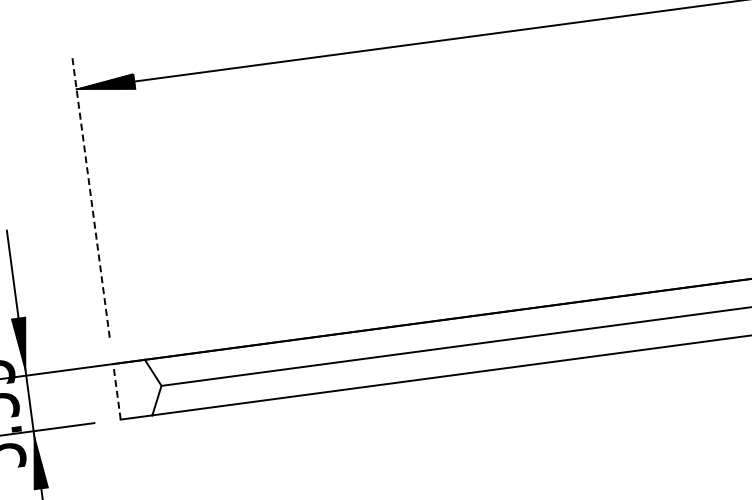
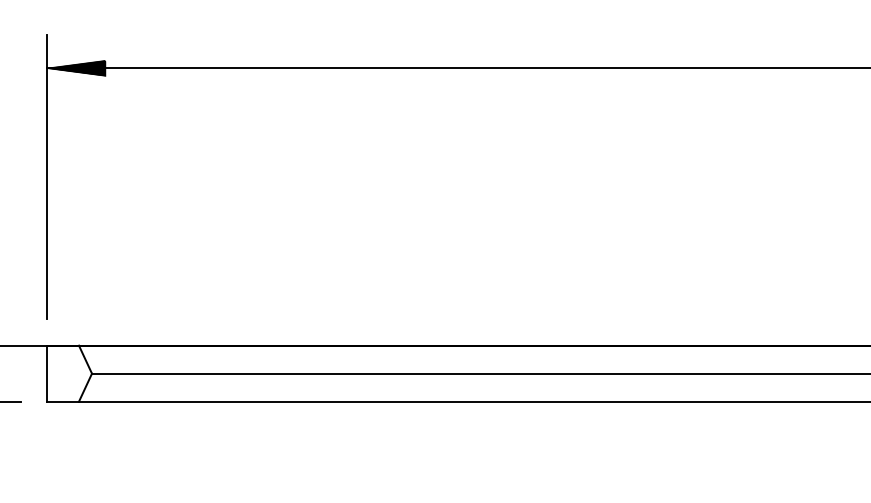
line: (91, 196) -> (47, 176), dashed -> solid
line: (117, 391) -> (47, 373), dashed -> solid

